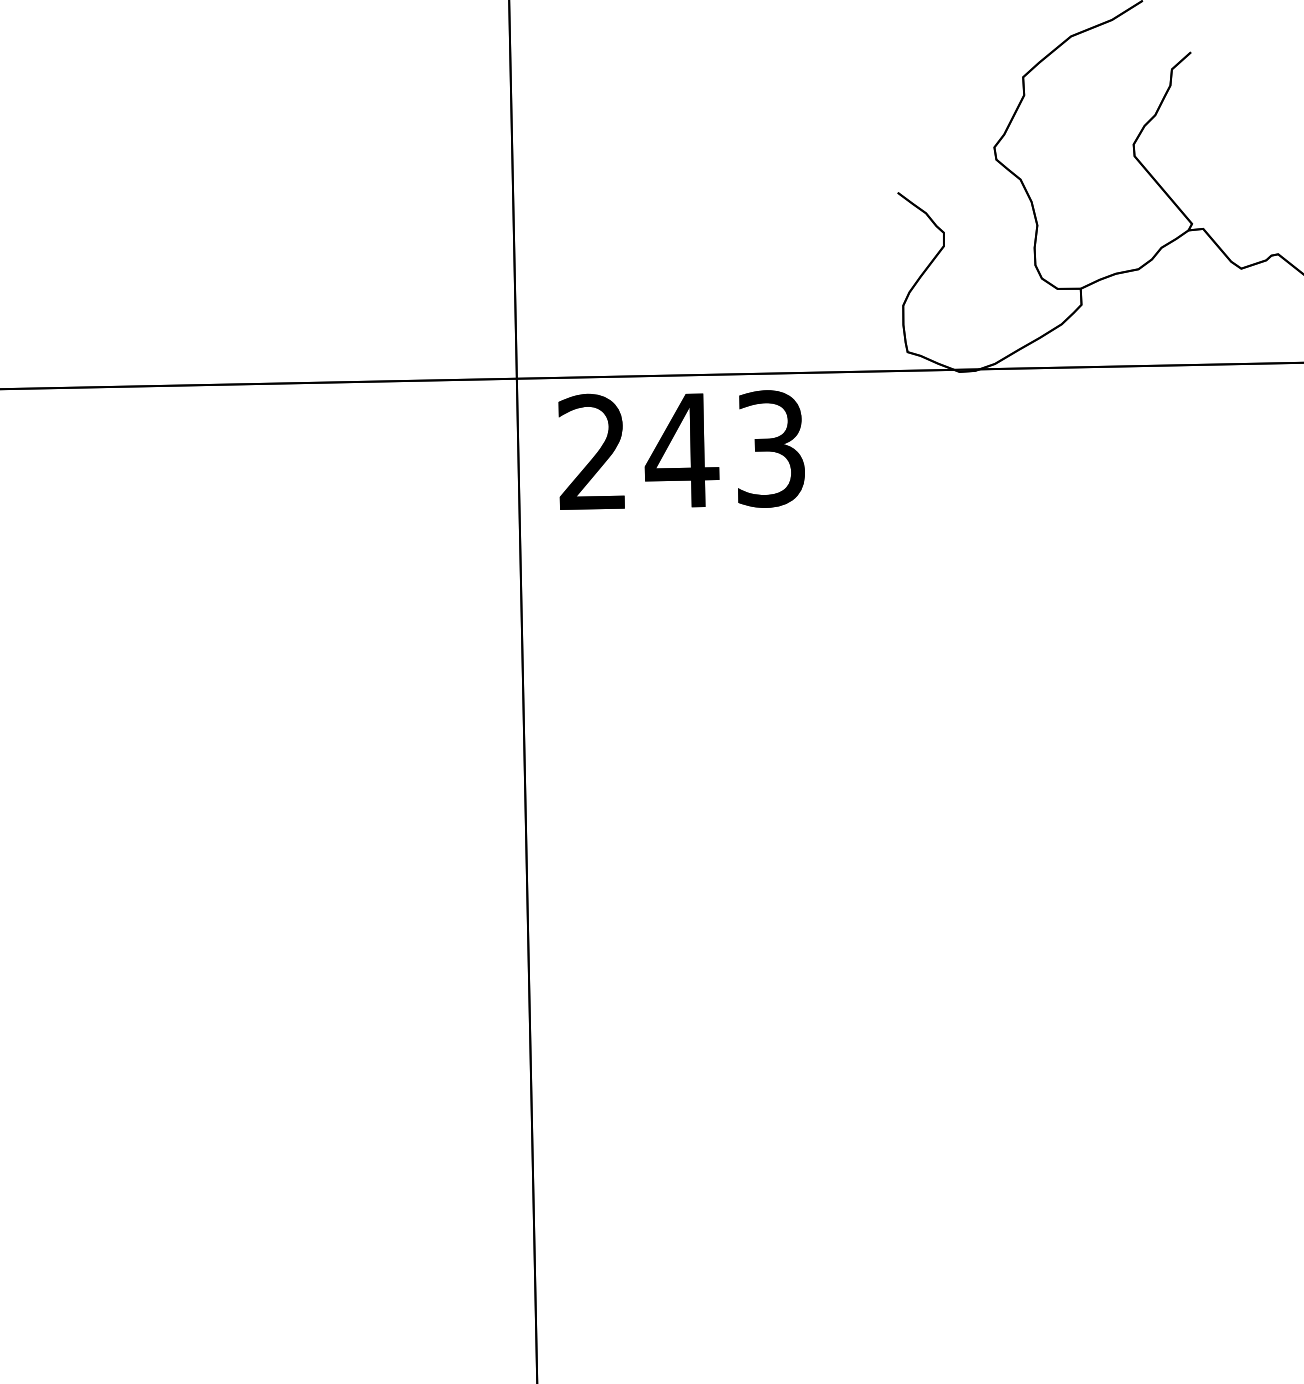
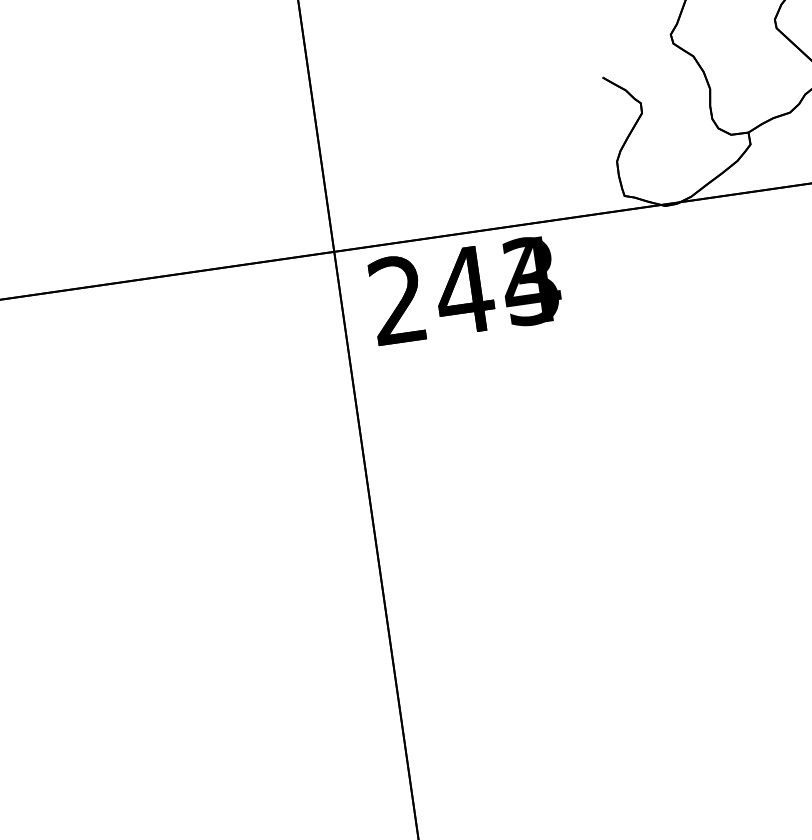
text: (770, 448) -> (530, 280), 243 -> 244

